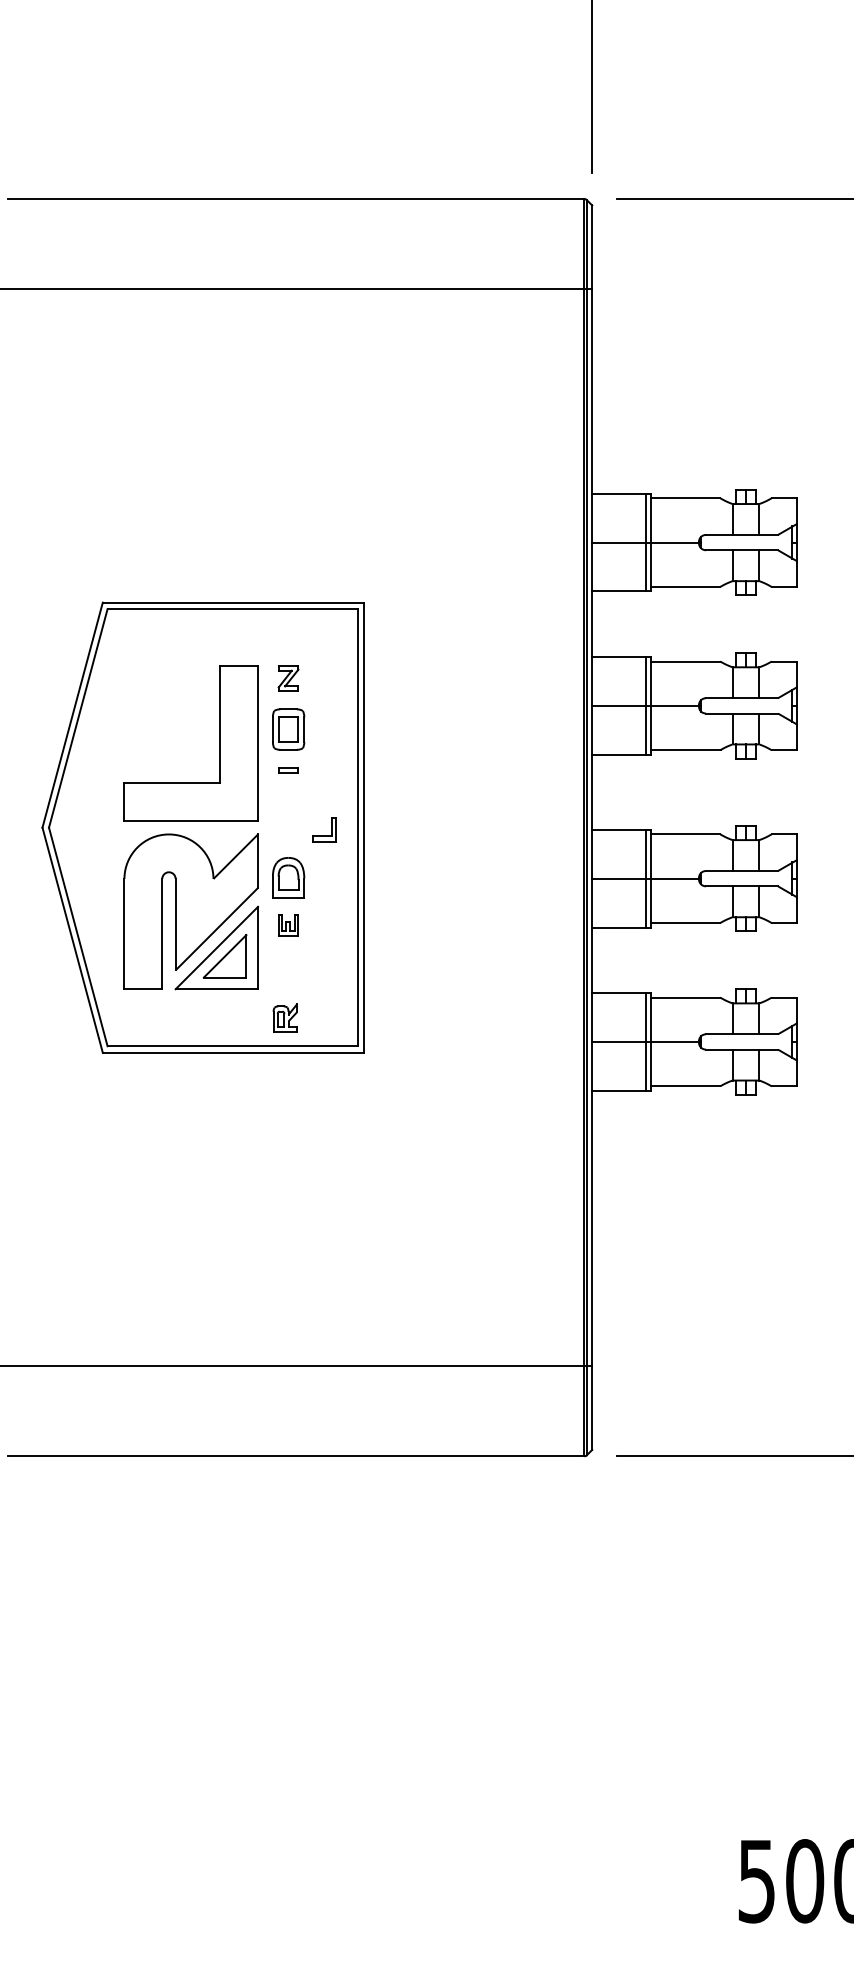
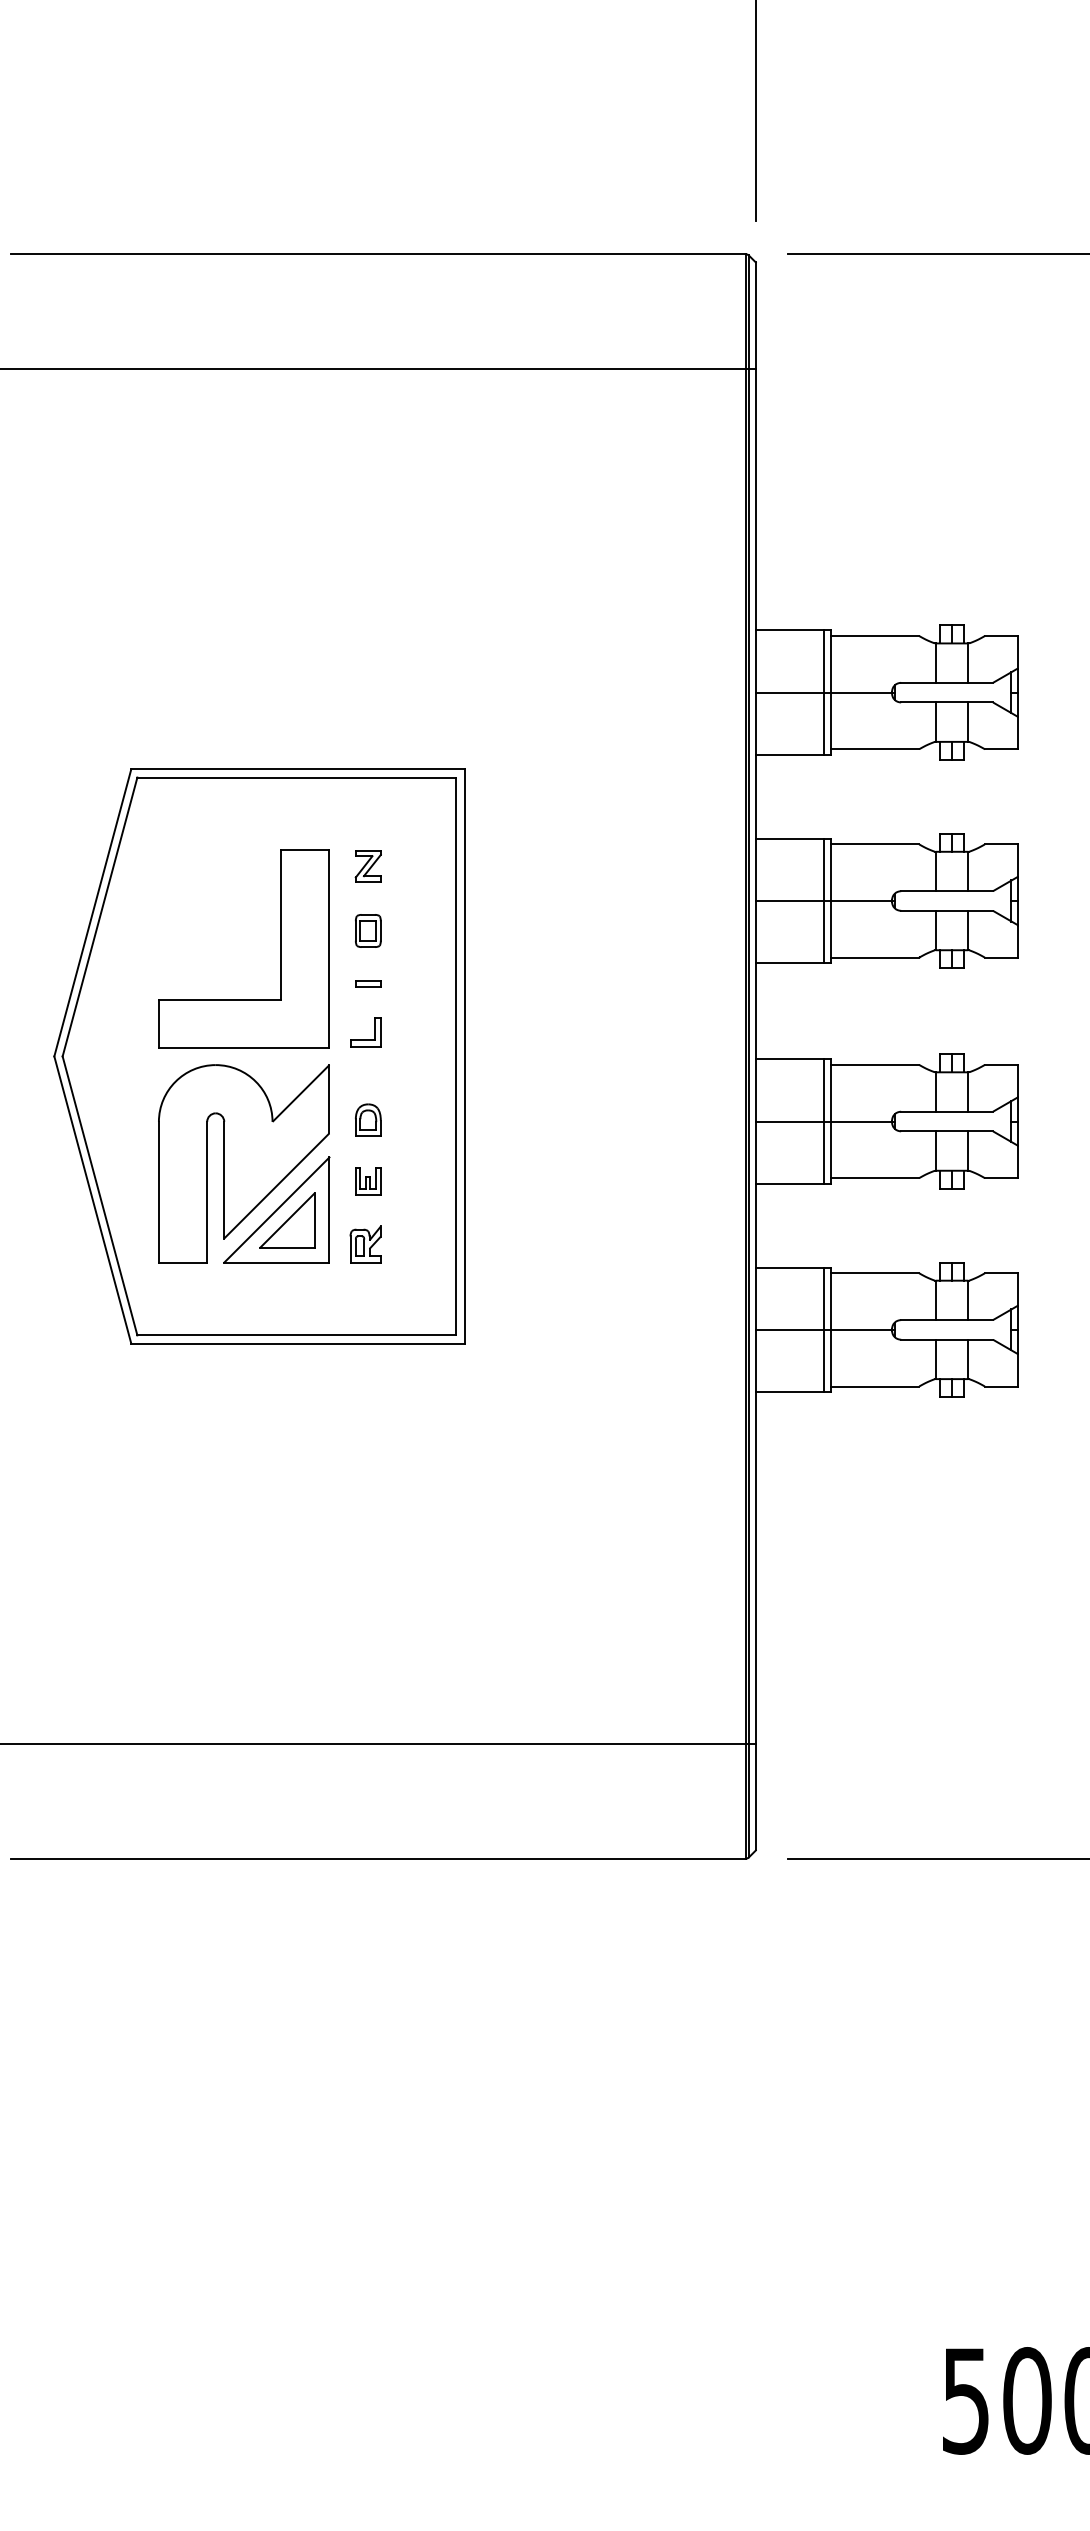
part: (288, 728) -> (368, 929), size x0.62
part: (324, 829) -> (365, 1031), moved
part: (288, 877) -> (368, 1120), size x0.62
part: (284, 1017) -> (364, 1243), moved

